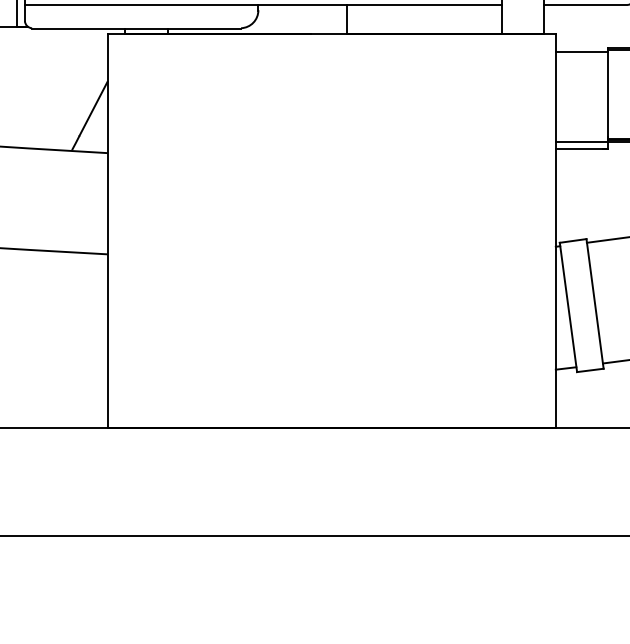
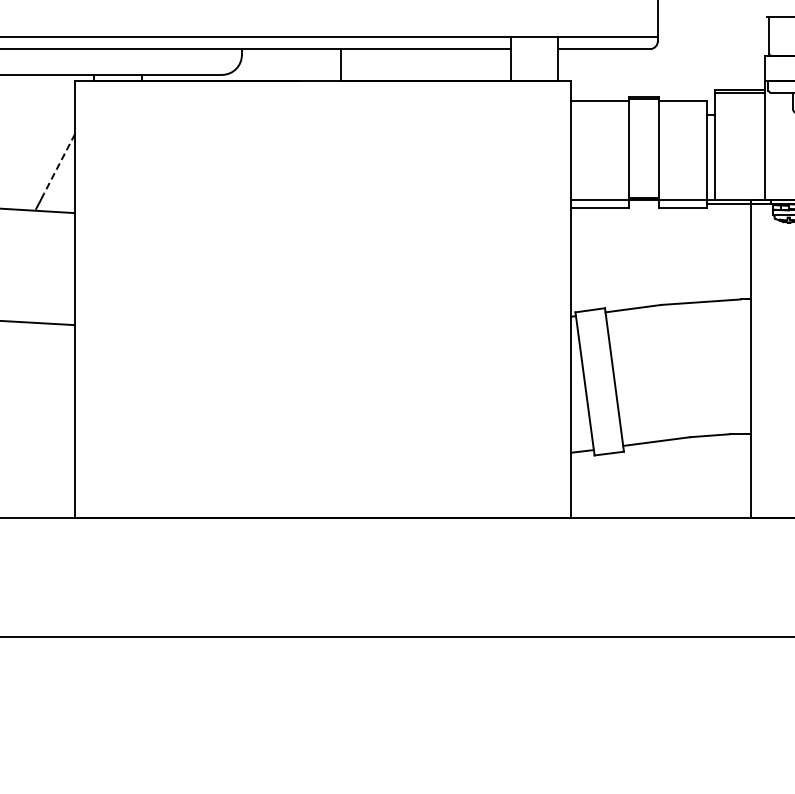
line: (93, 108) -> (59, 163), solid -> dashed

